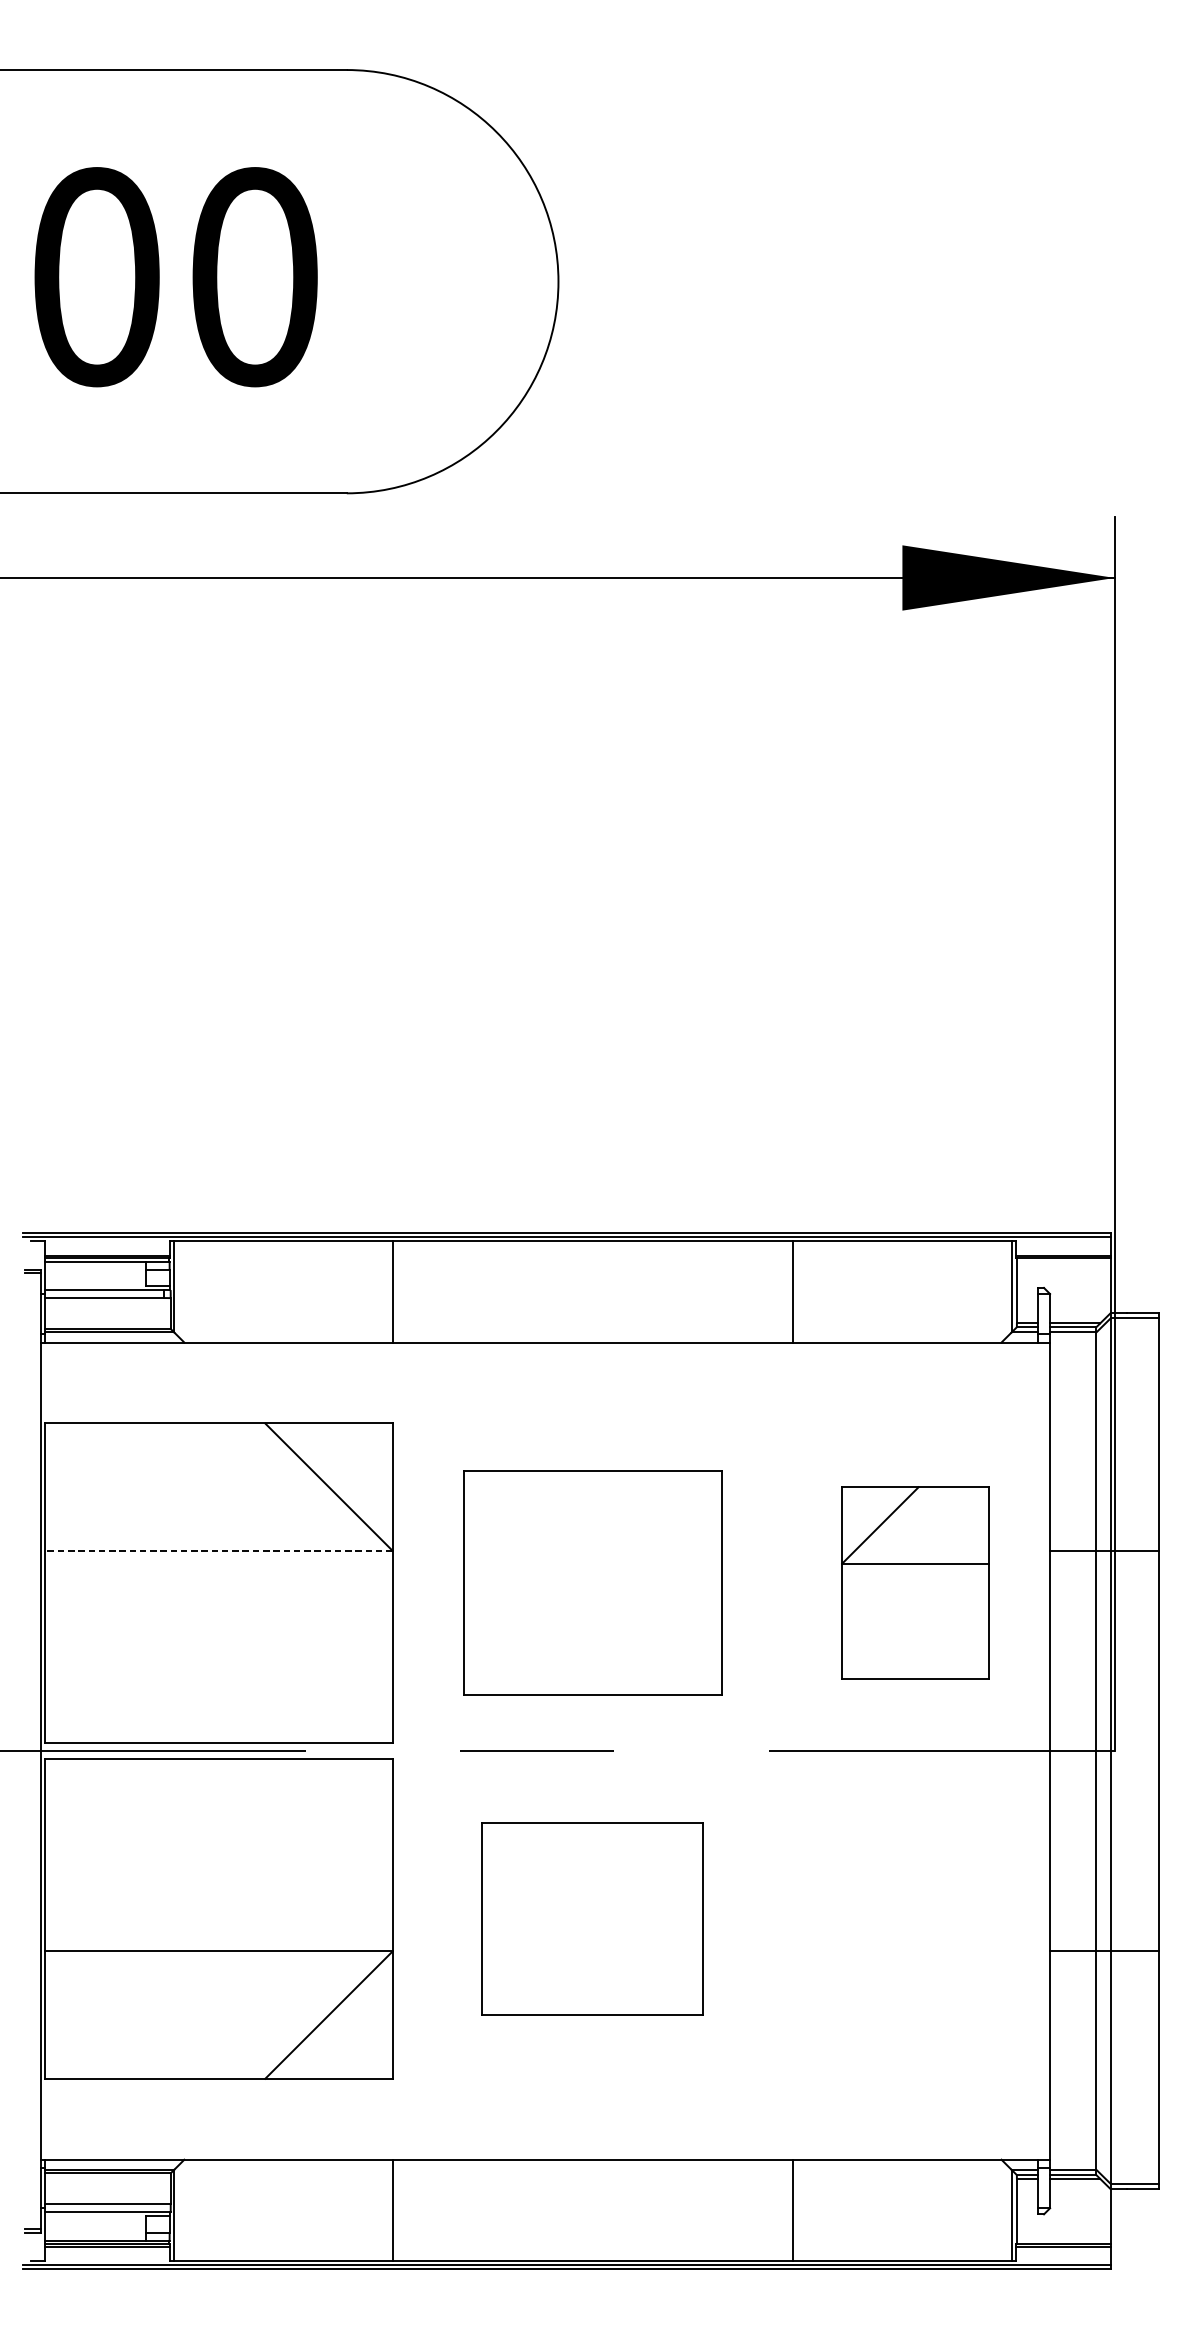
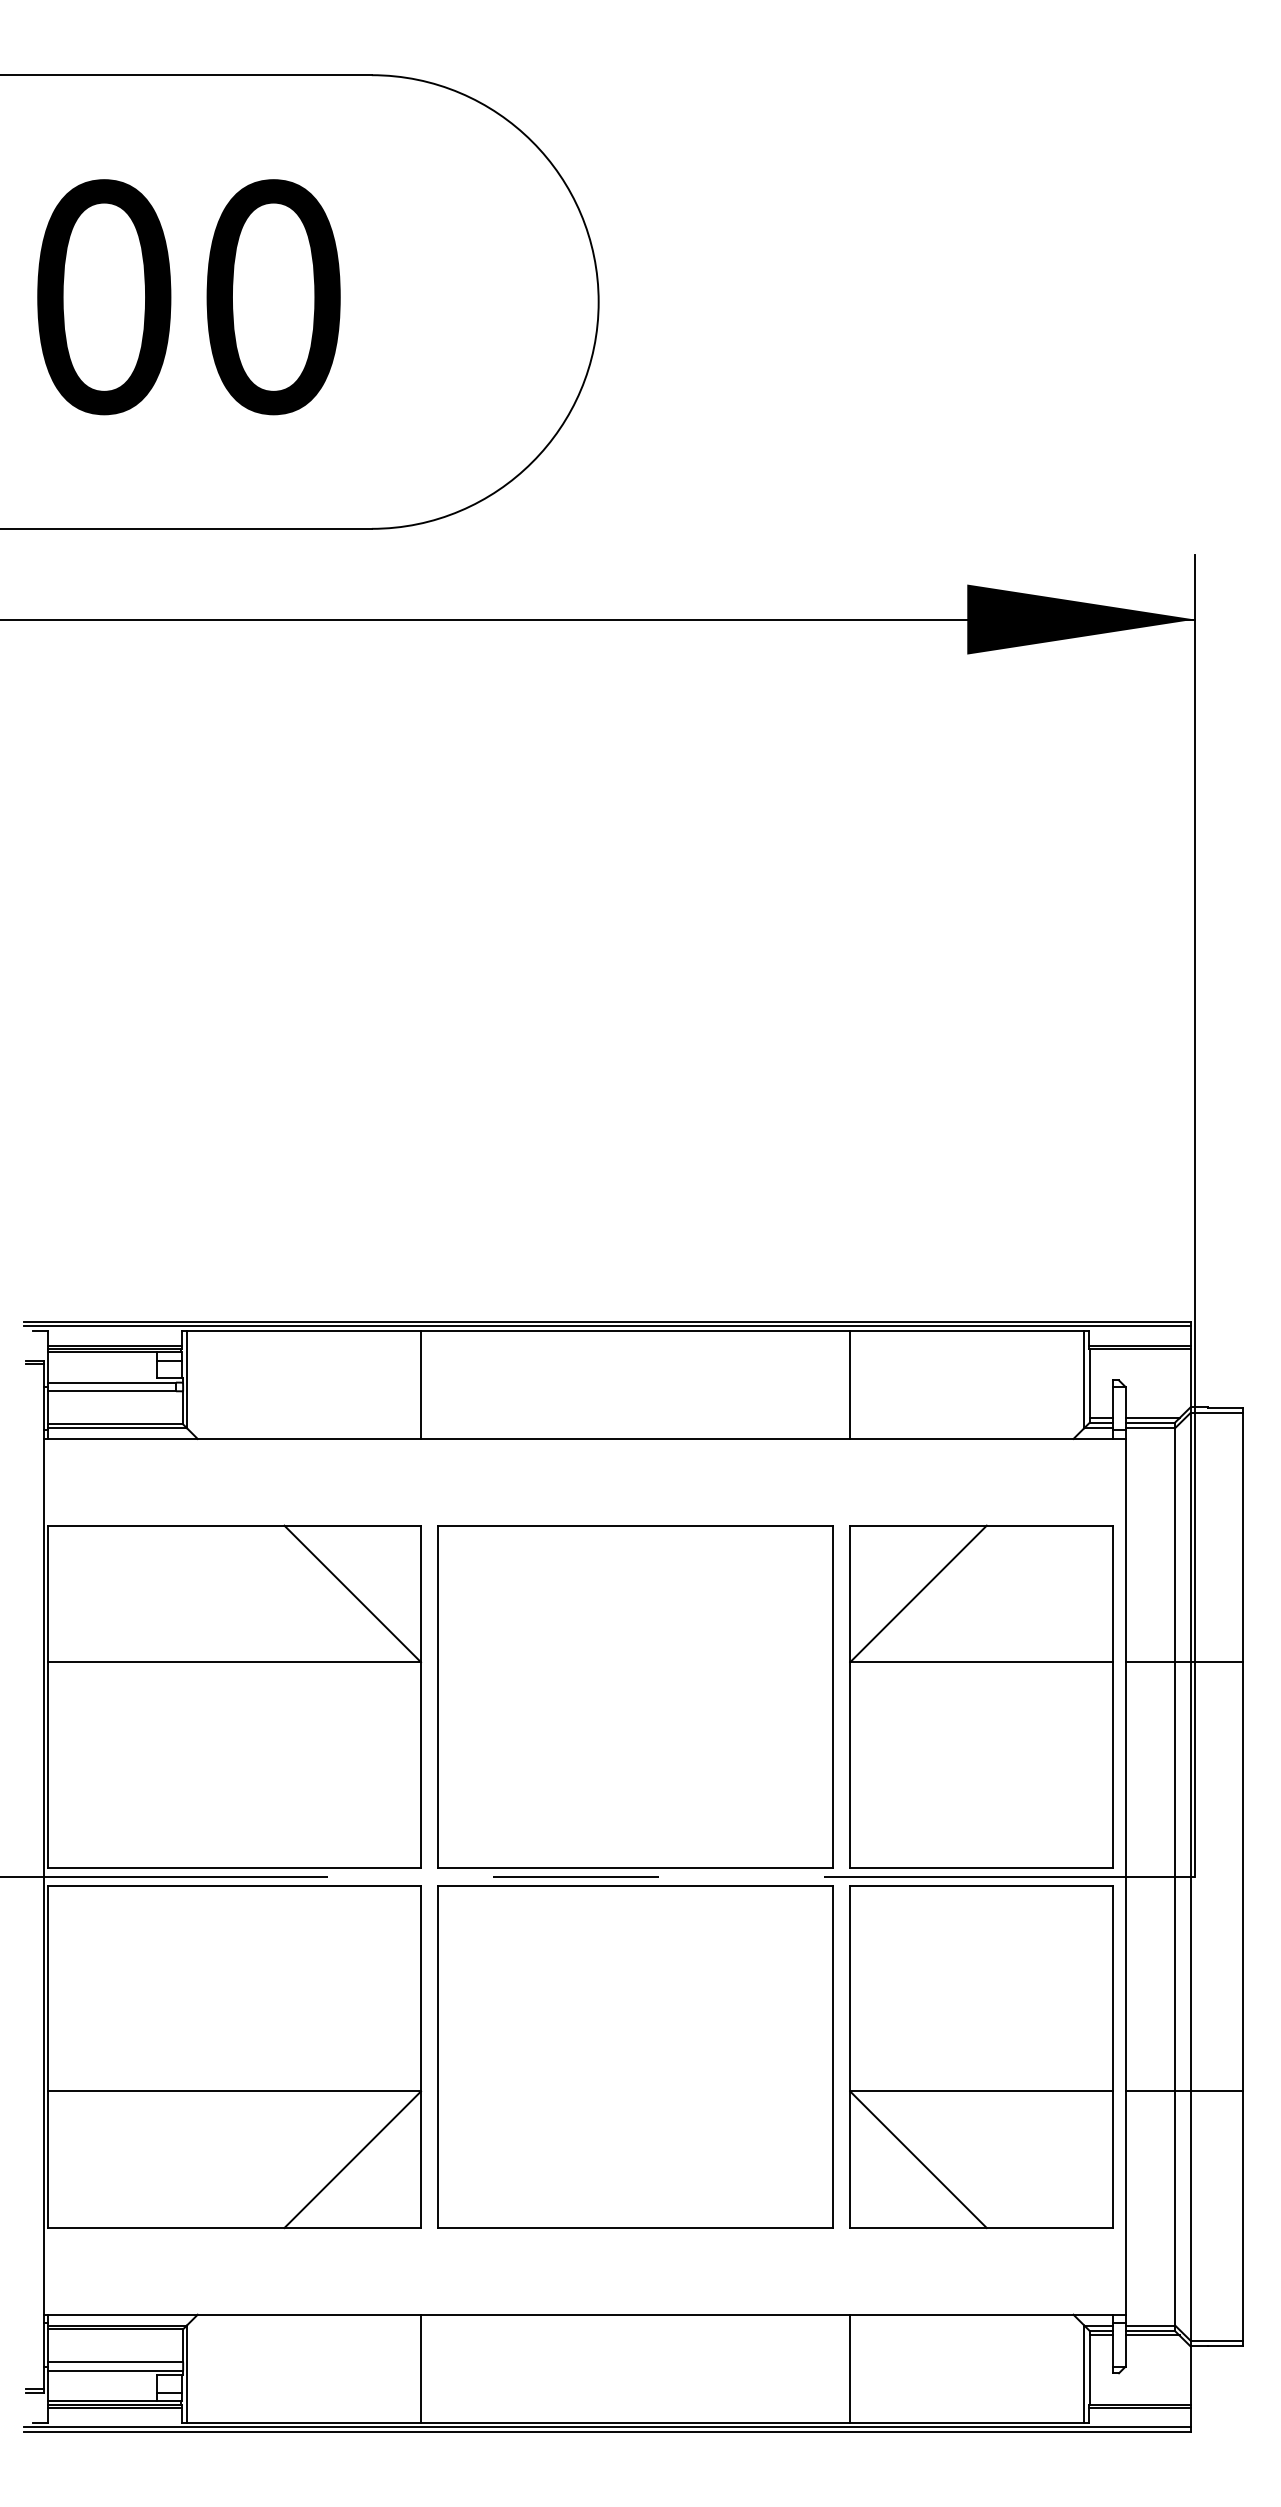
line: (218, 1551) -> (234, 1662), dashed -> solid
part: (592, 1582) -> (635, 1696), size x1.43
part: (915, 1582) -> (981, 1696), size x1.67
part: (592, 1918) -> (635, 2056), size x1.67
part: (915, 1919) -> (981, 2057), added

